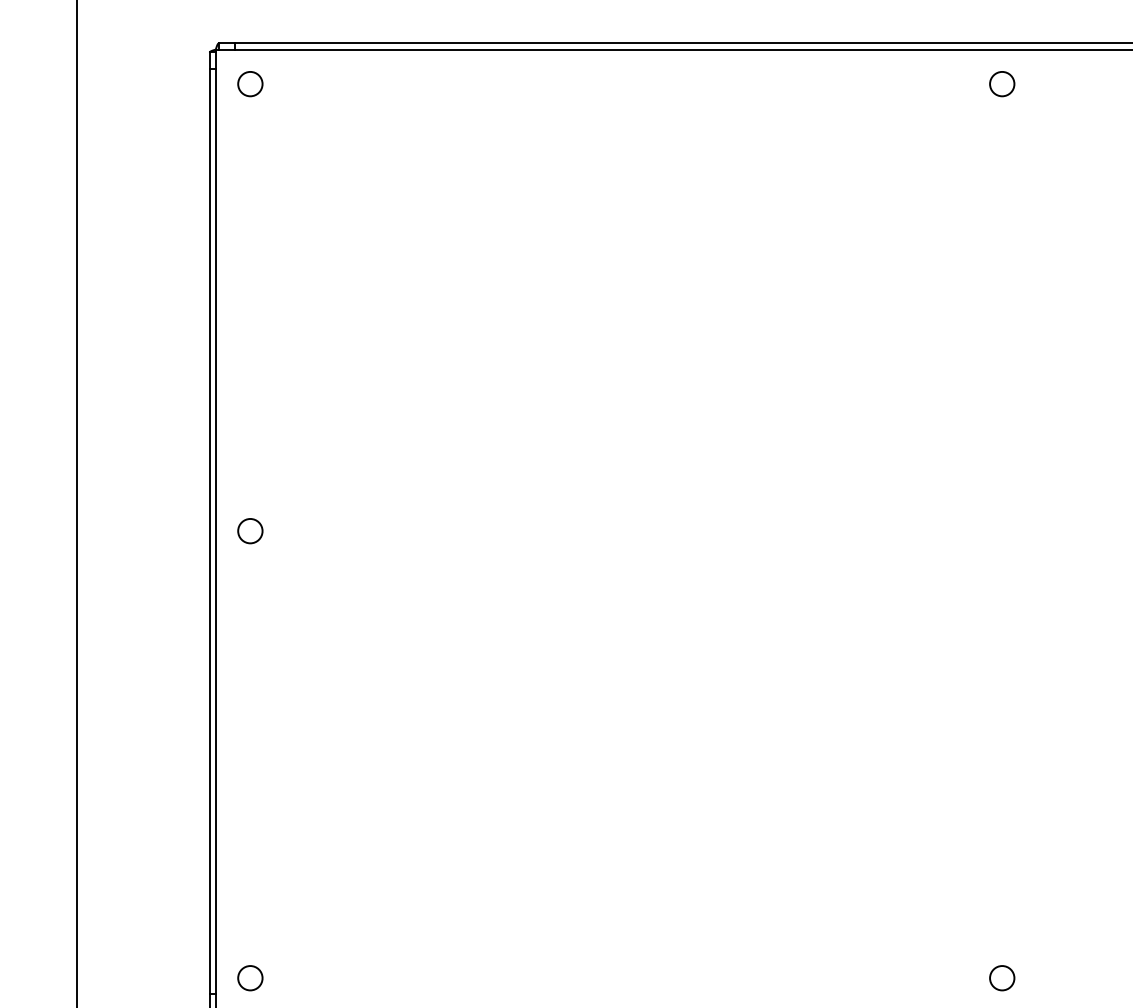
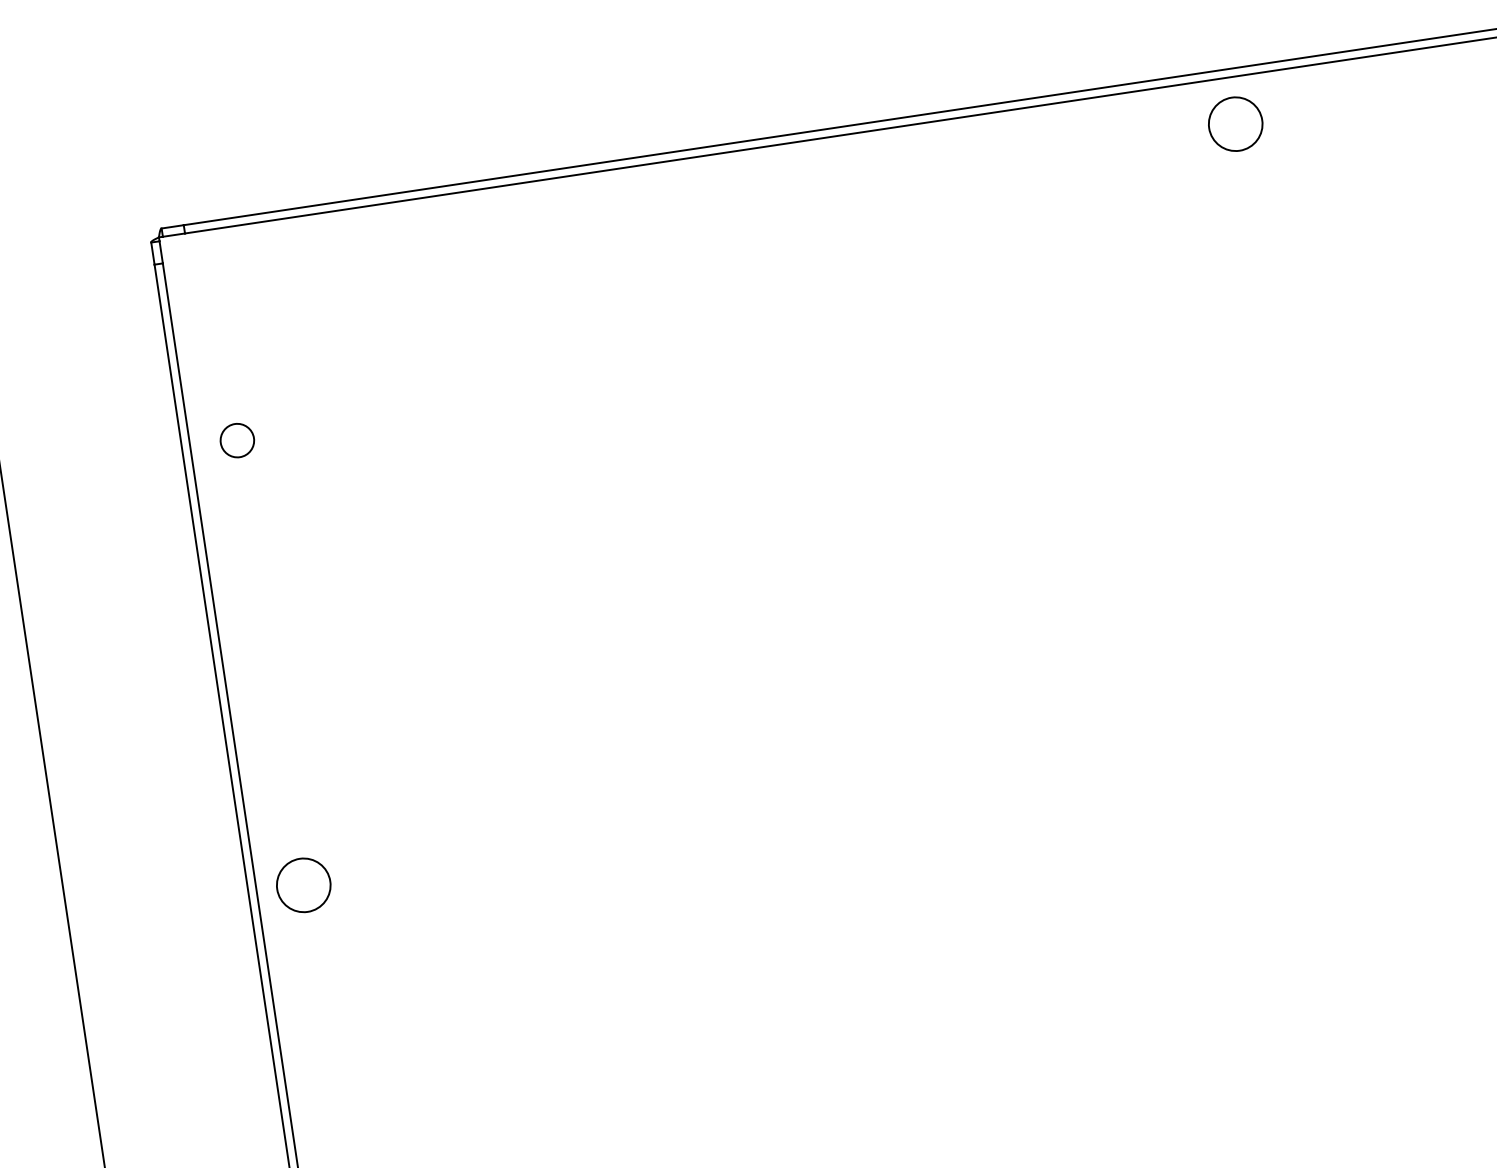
circle: (250, 84) -> (237, 441), moved
circle: (1002, 84) -> (1236, 124), size x1.6
circle: (250, 531) -> (304, 886), size x1.6

